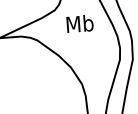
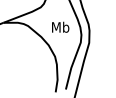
text: (79, 22) -> (60, 26), moved

